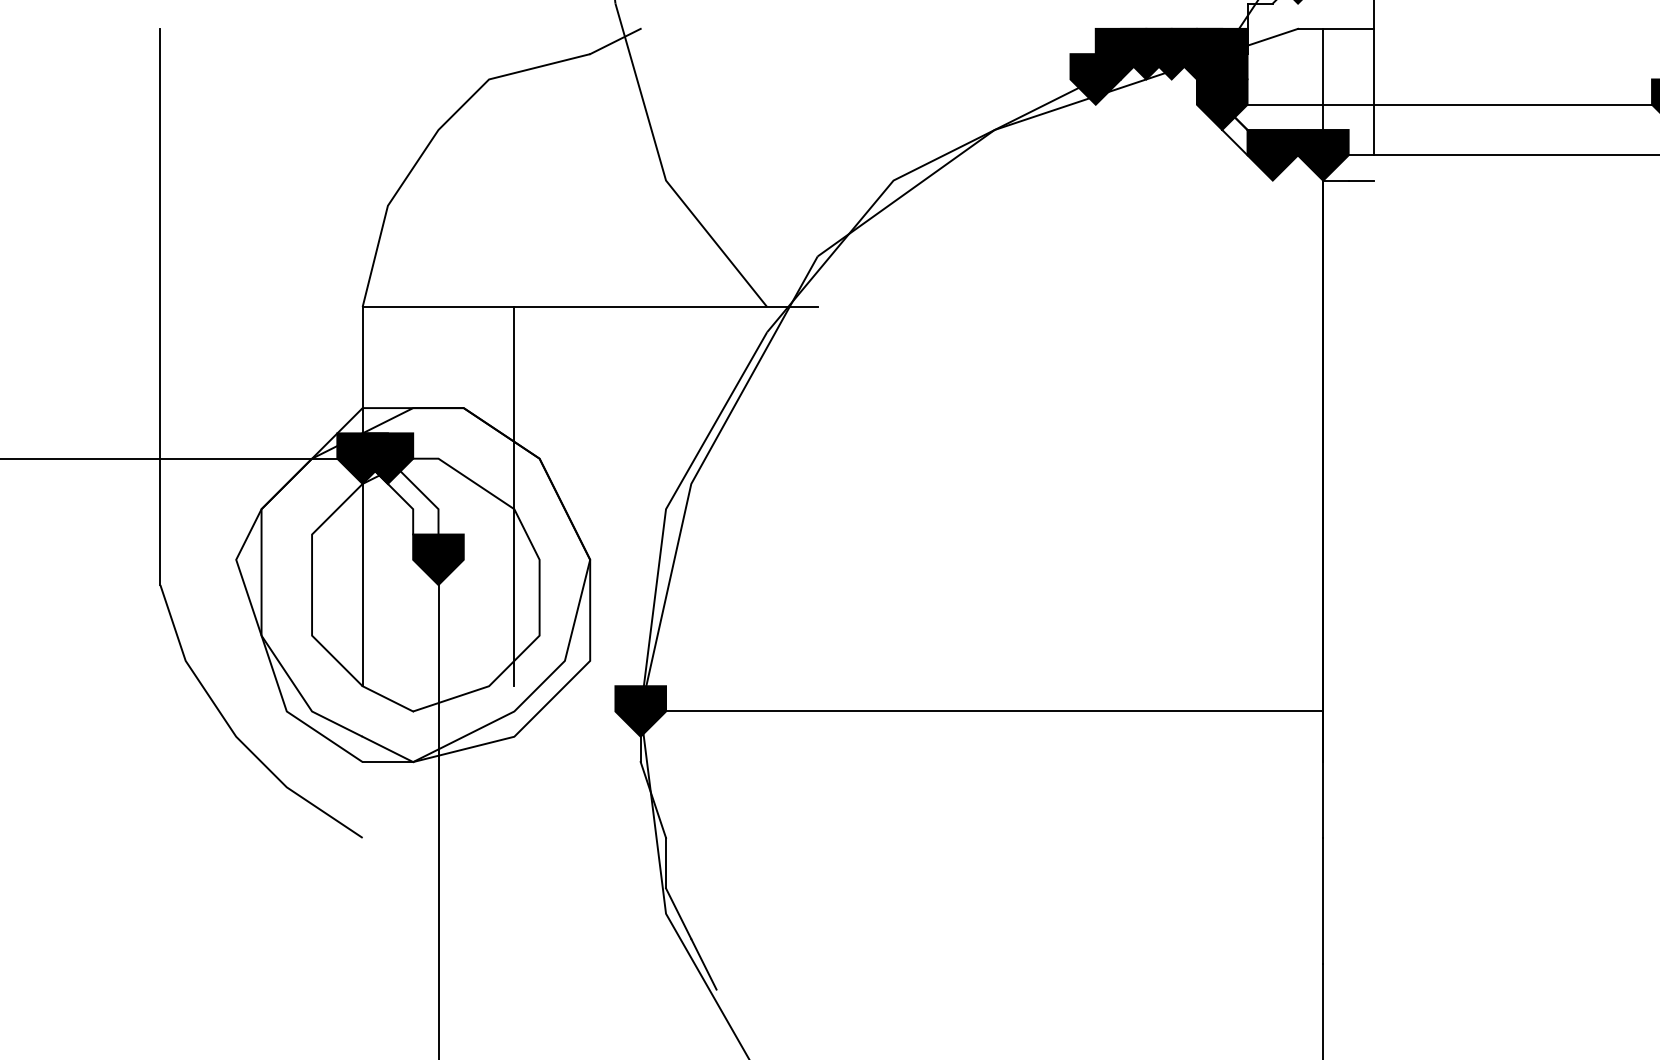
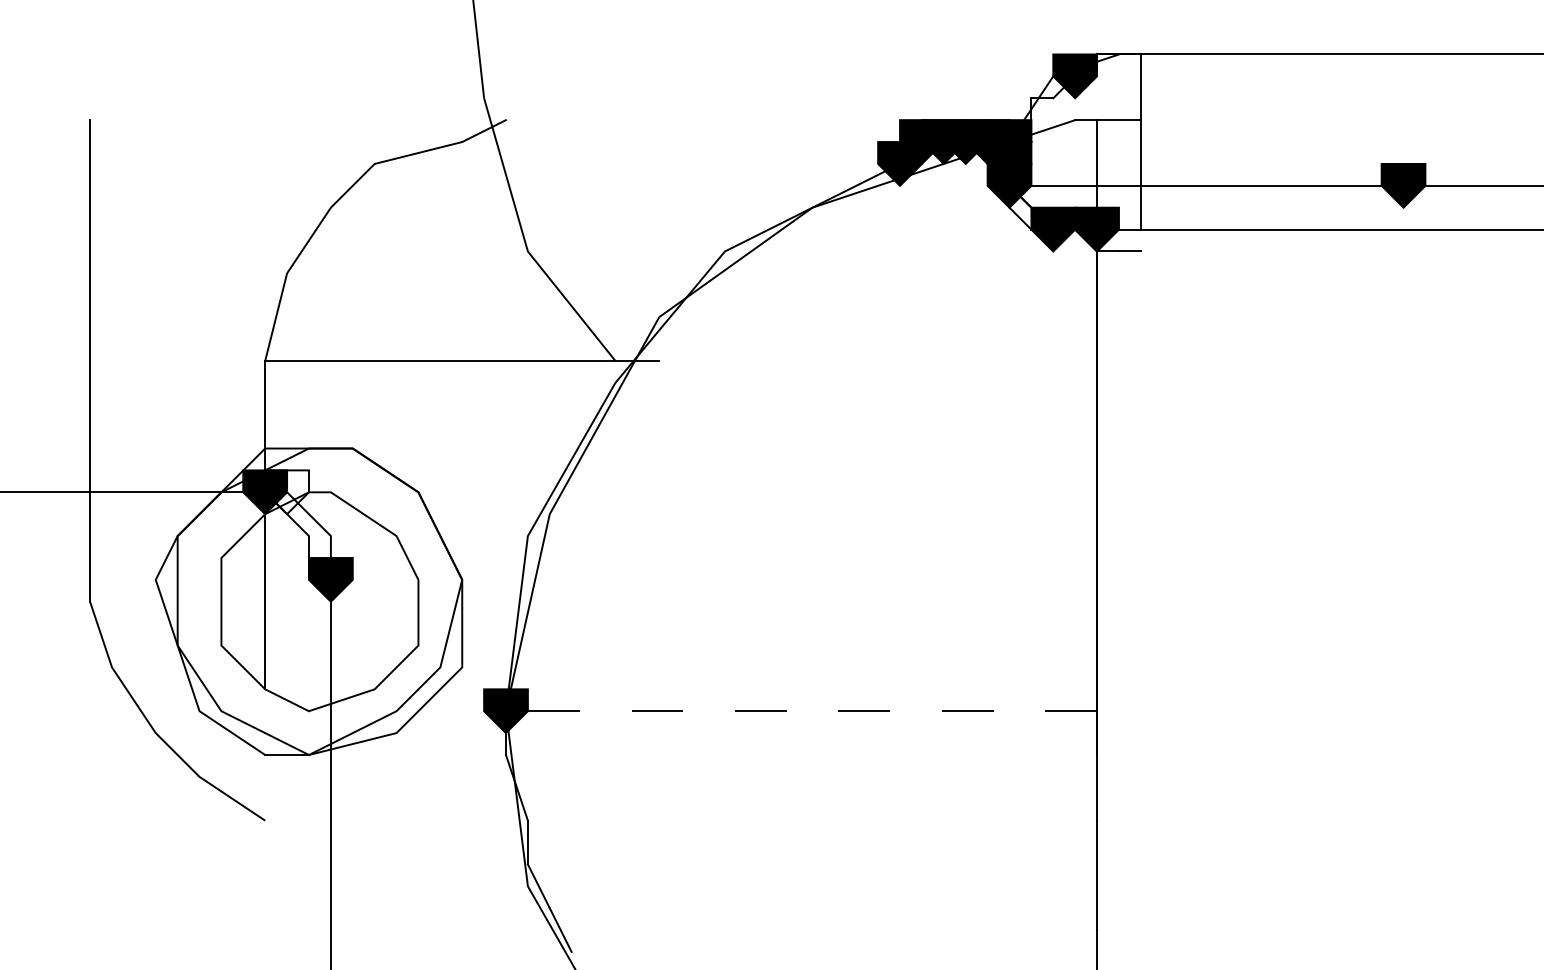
fill: (387, 458) -> (286, 492), removed
line: (514, 495) -> (396, 524), removed
line: (981, 711) -> (801, 711), solid -> dashed

